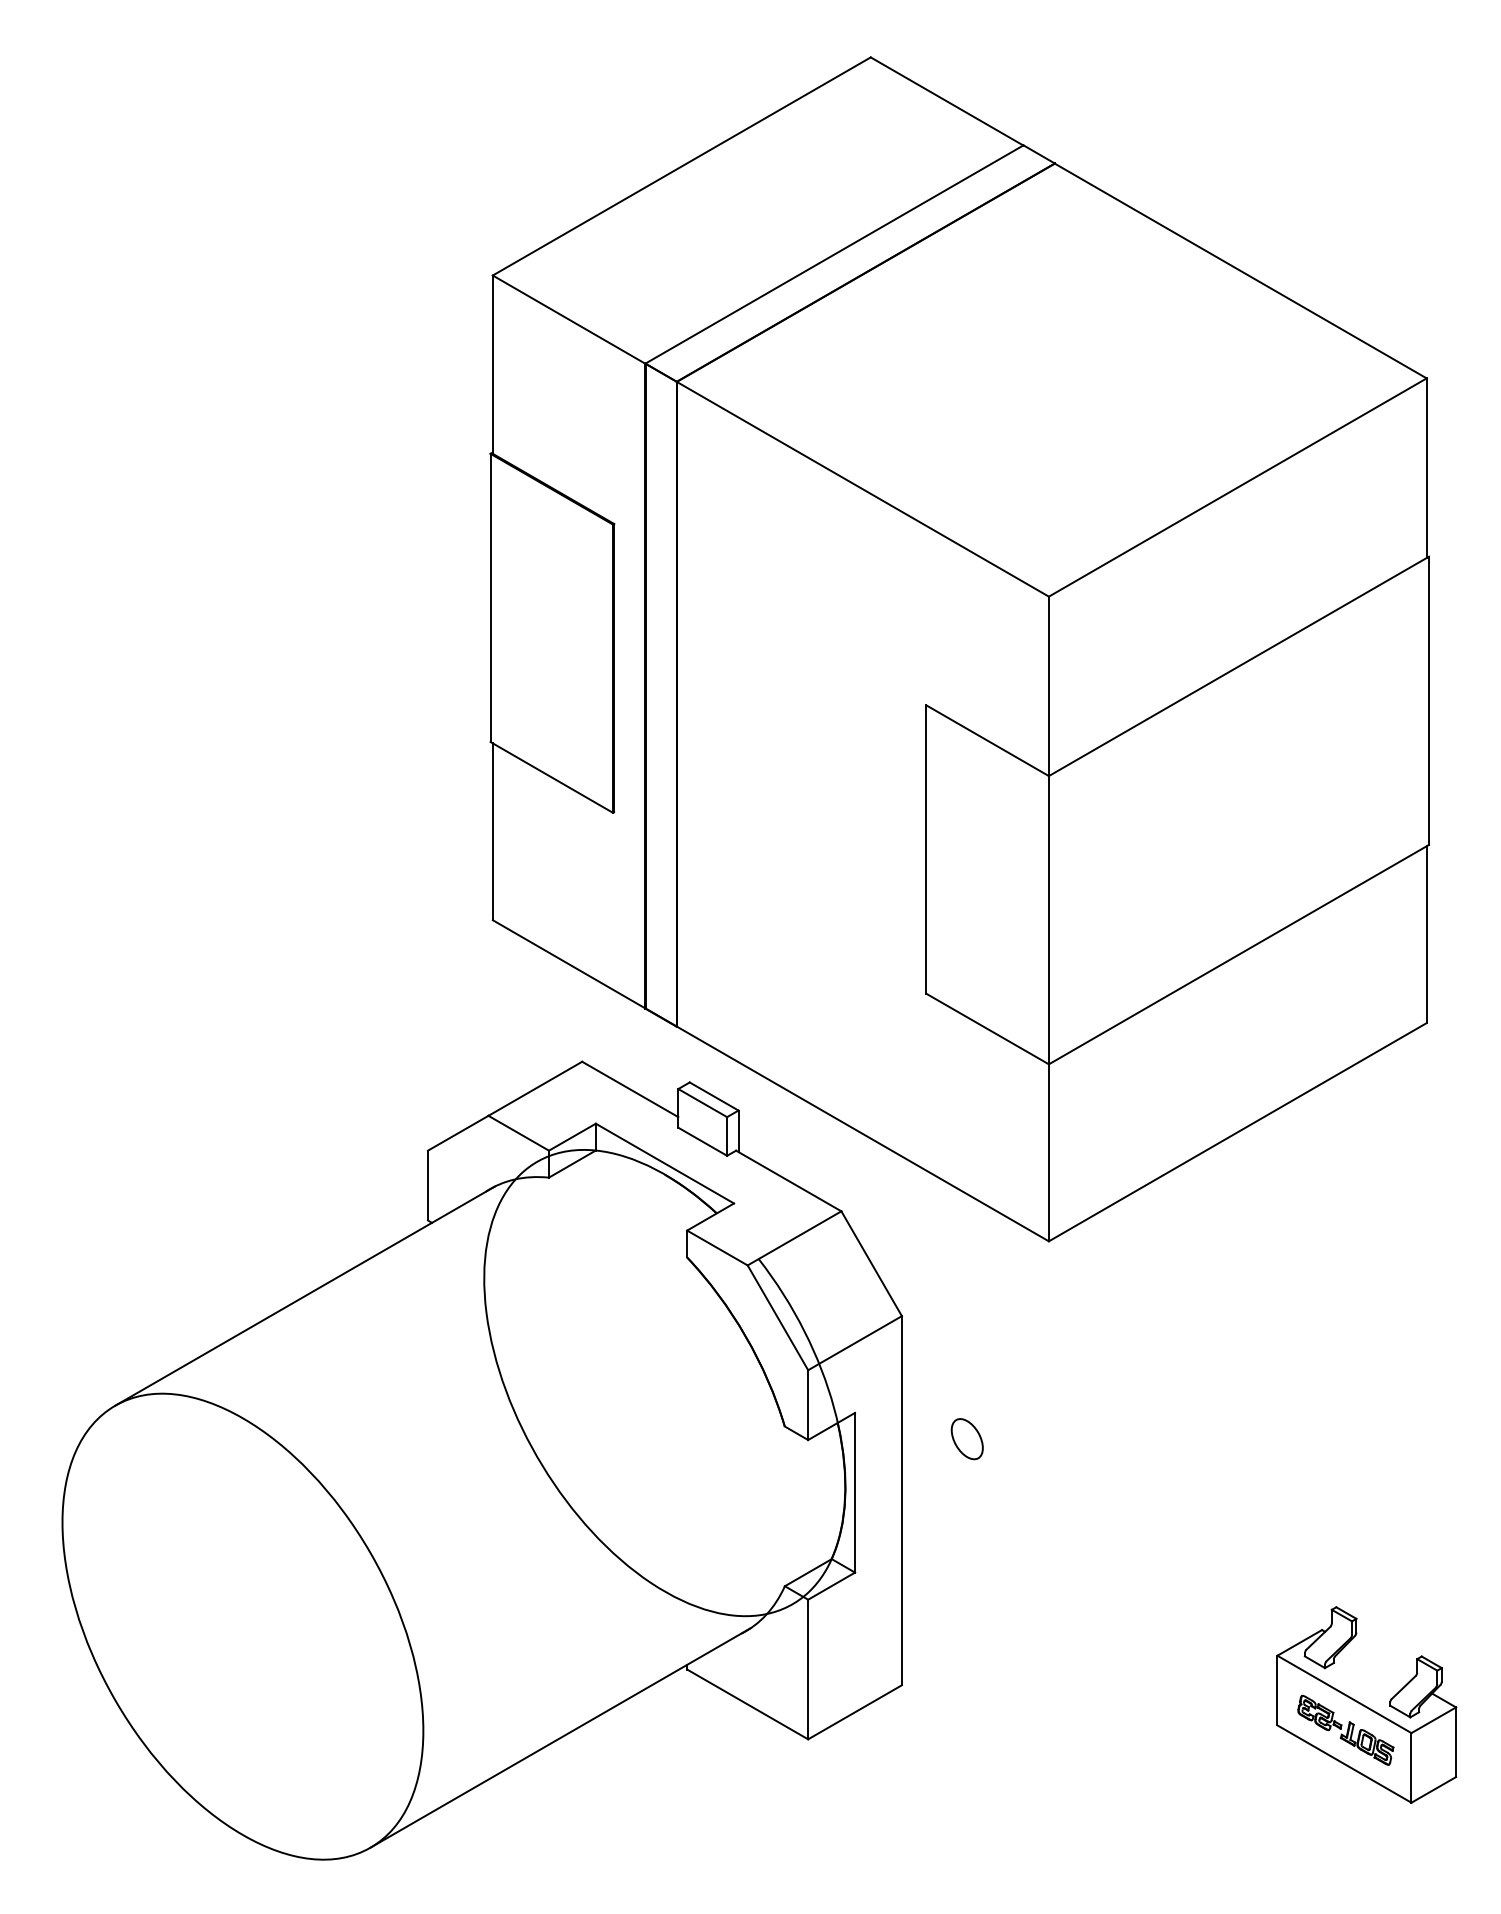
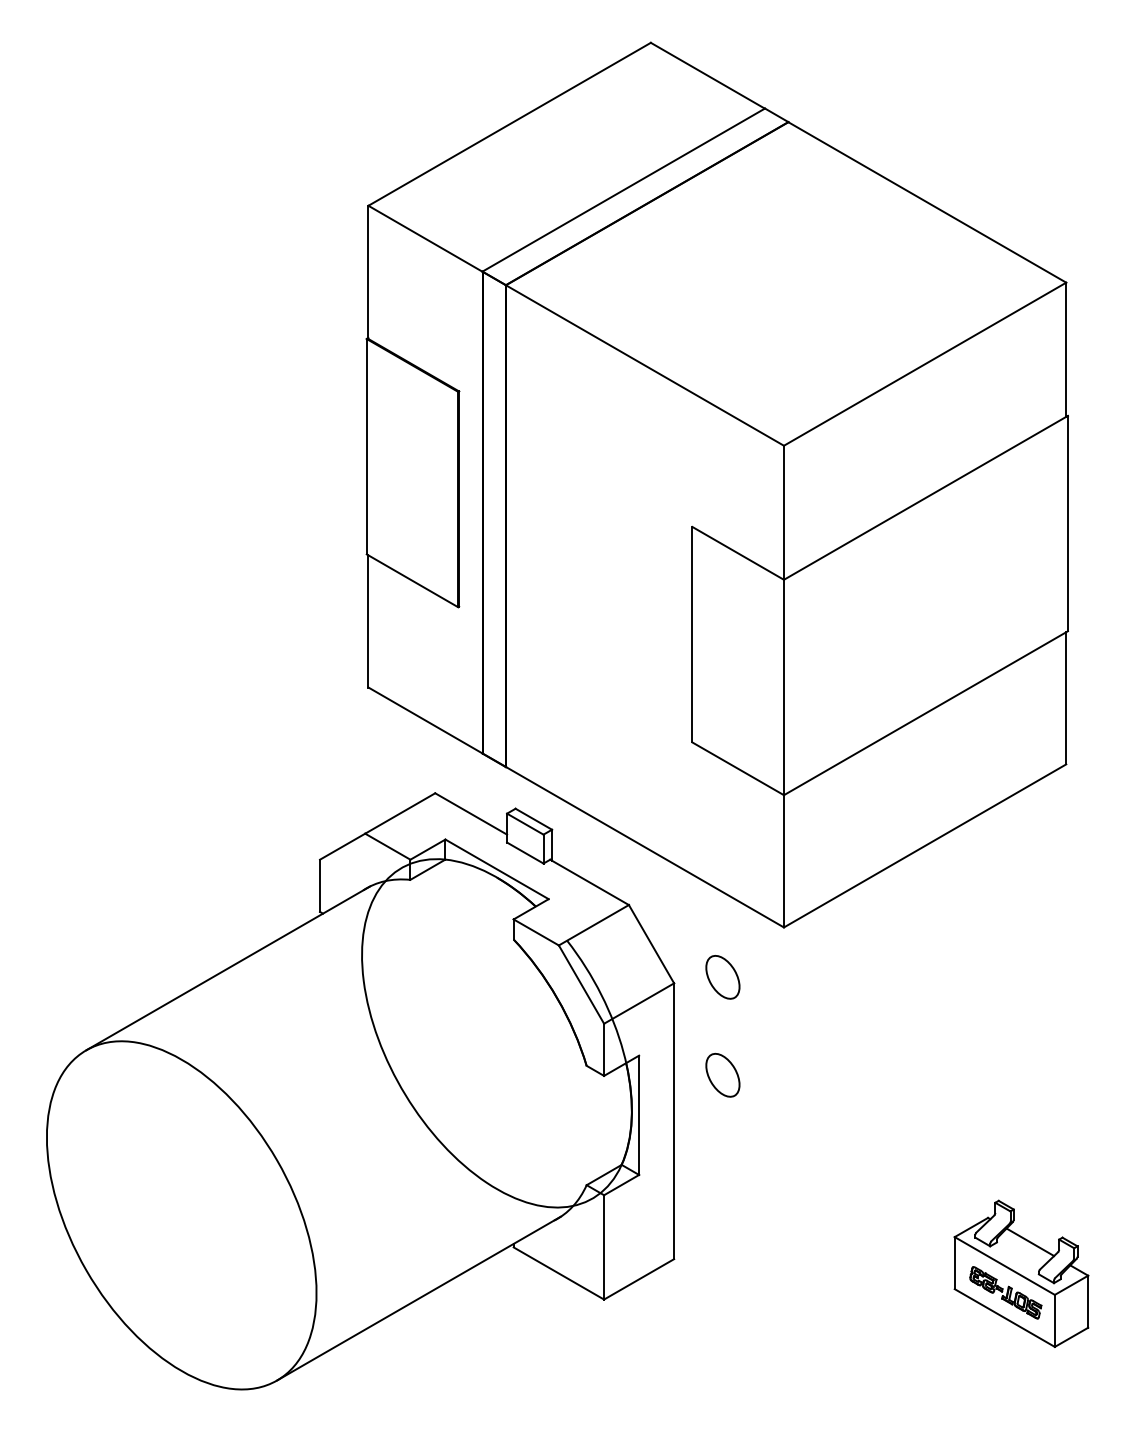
part: (967, 1307) -> (723, 976), added
part: (967, 1438) -> (723, 1074), size x1.43
line: (1378, 1662) -> (1030, 1242), added

